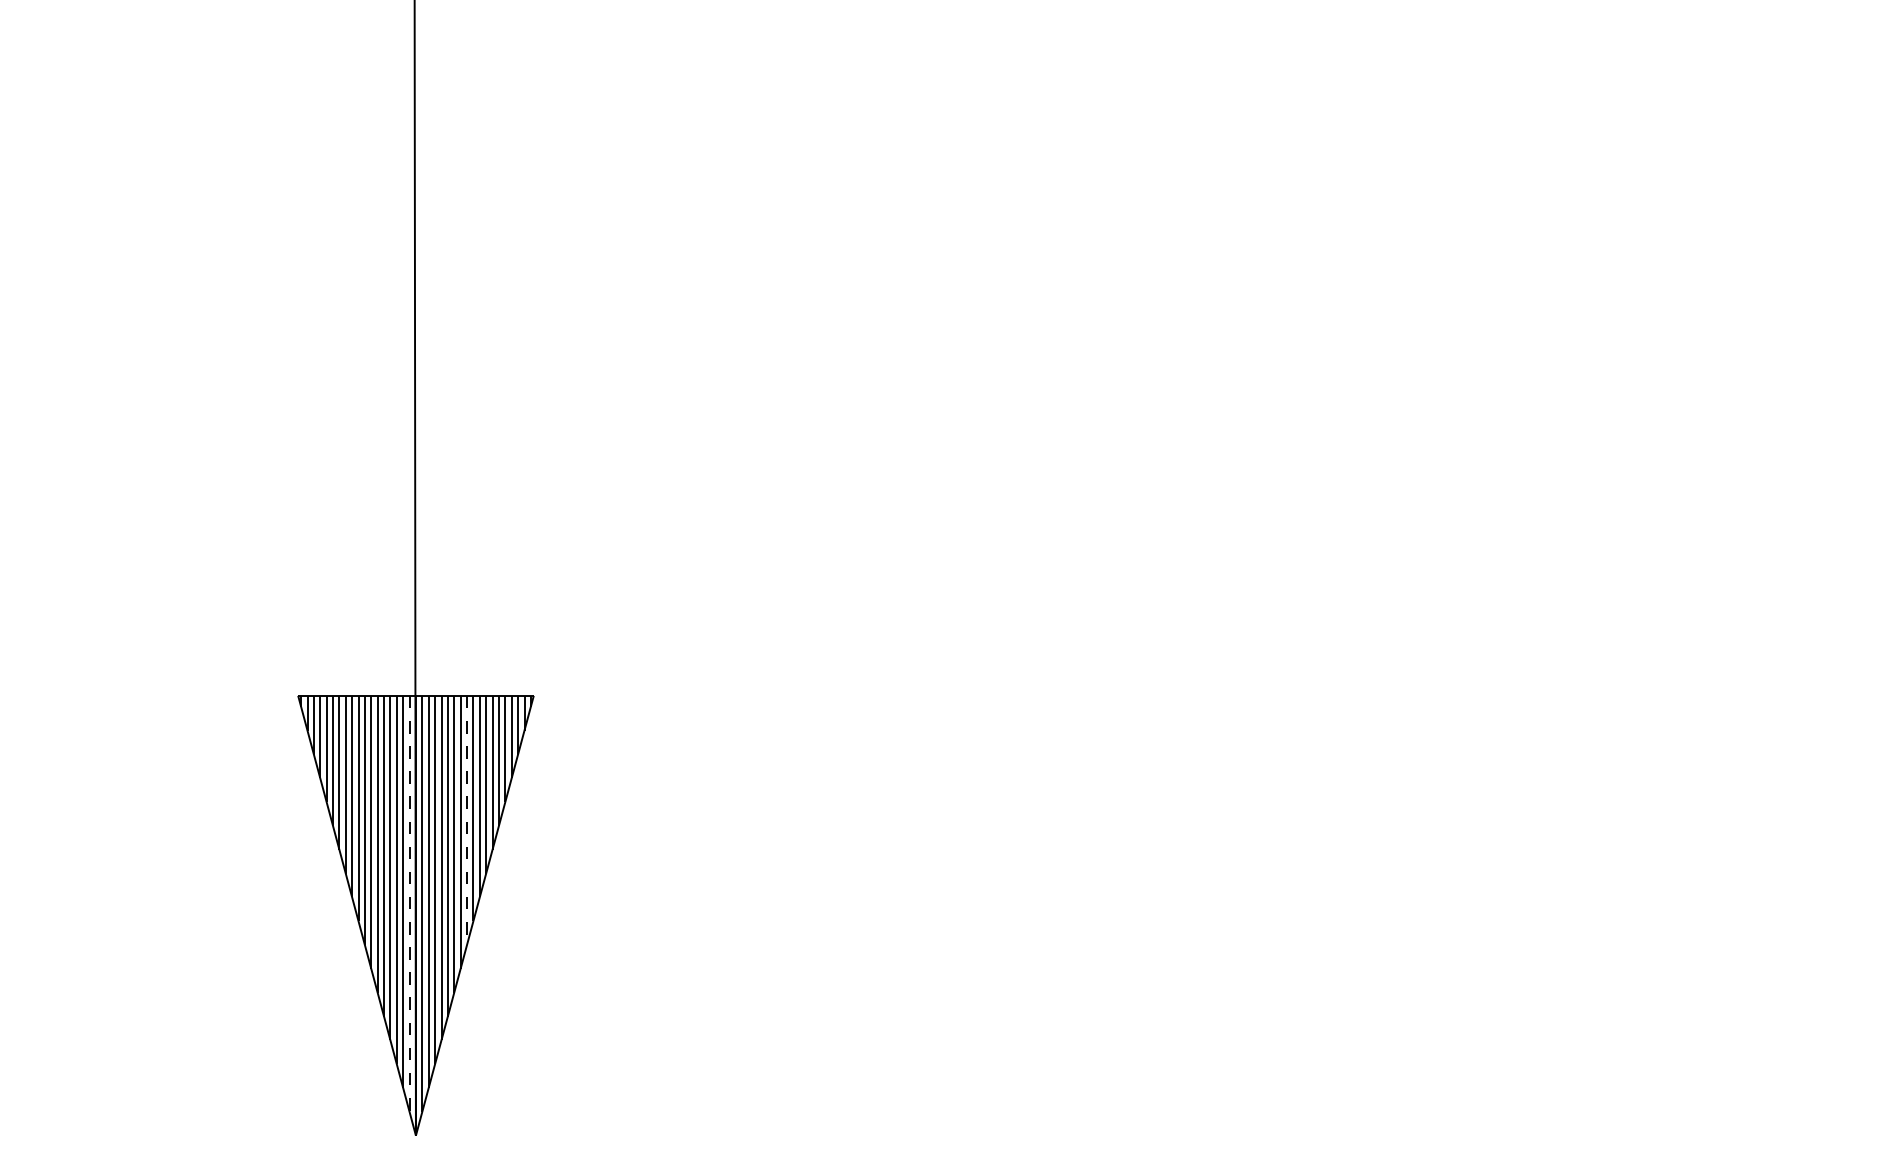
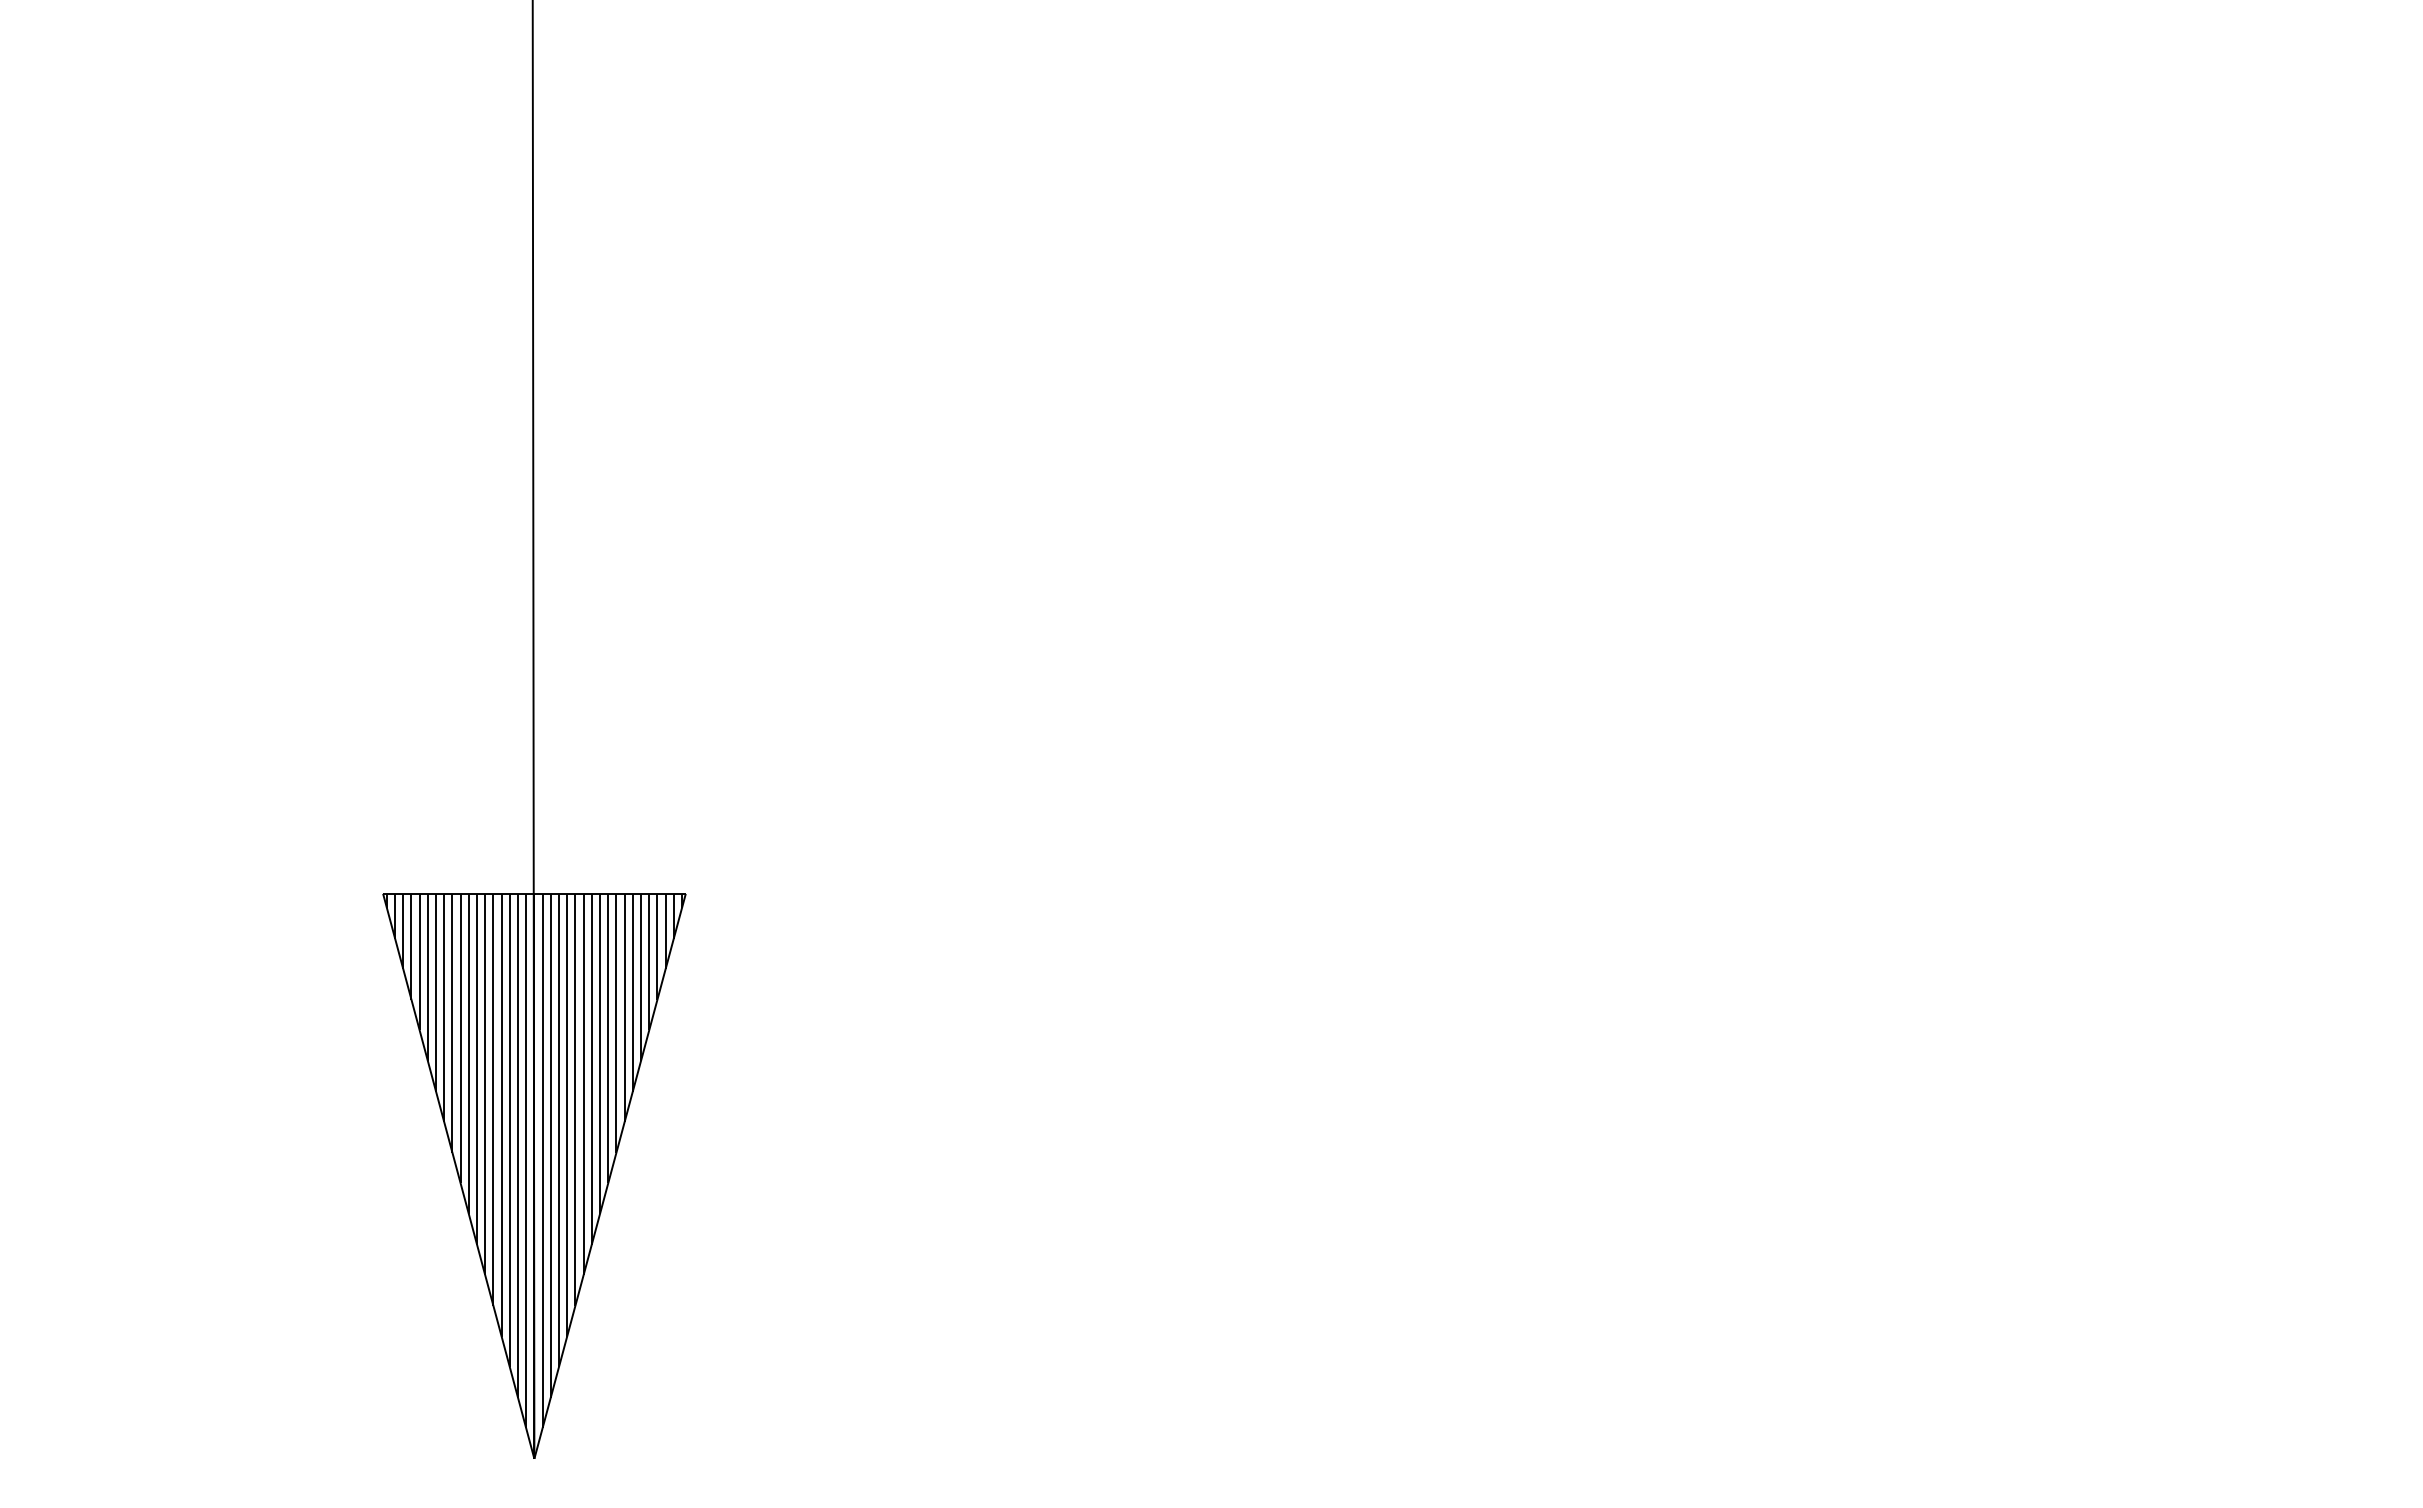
line: (466, 820) -> (599, 1054), dashed -> solid
line: (409, 904) -> (526, 1161), dashed -> solid

